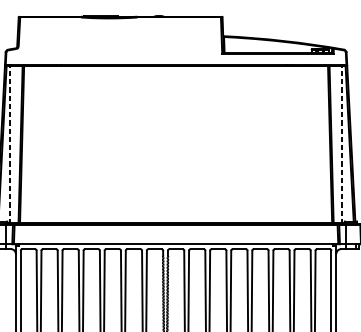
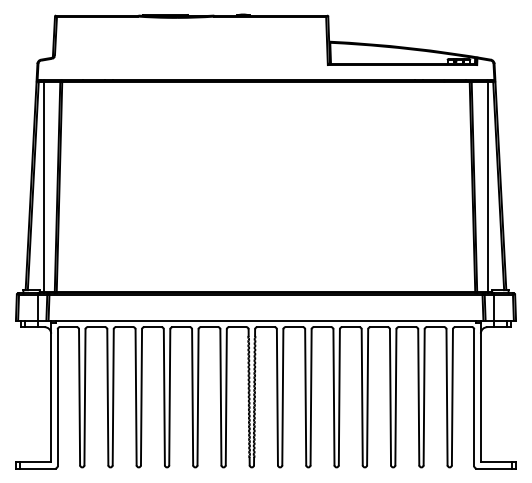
line: (10, 144) -> (43, 187), dashed -> solid
line: (342, 144) -> (488, 187), dashed -> solid

